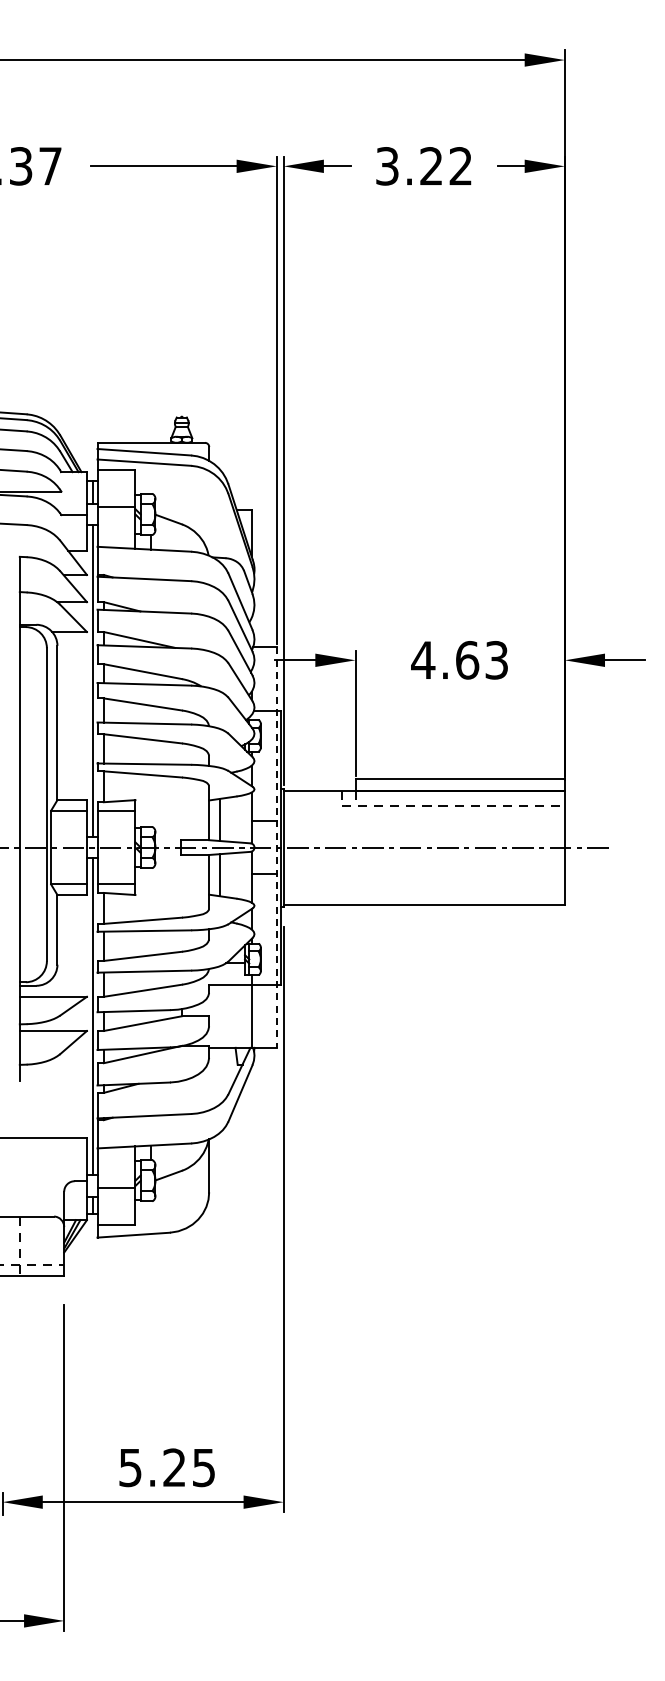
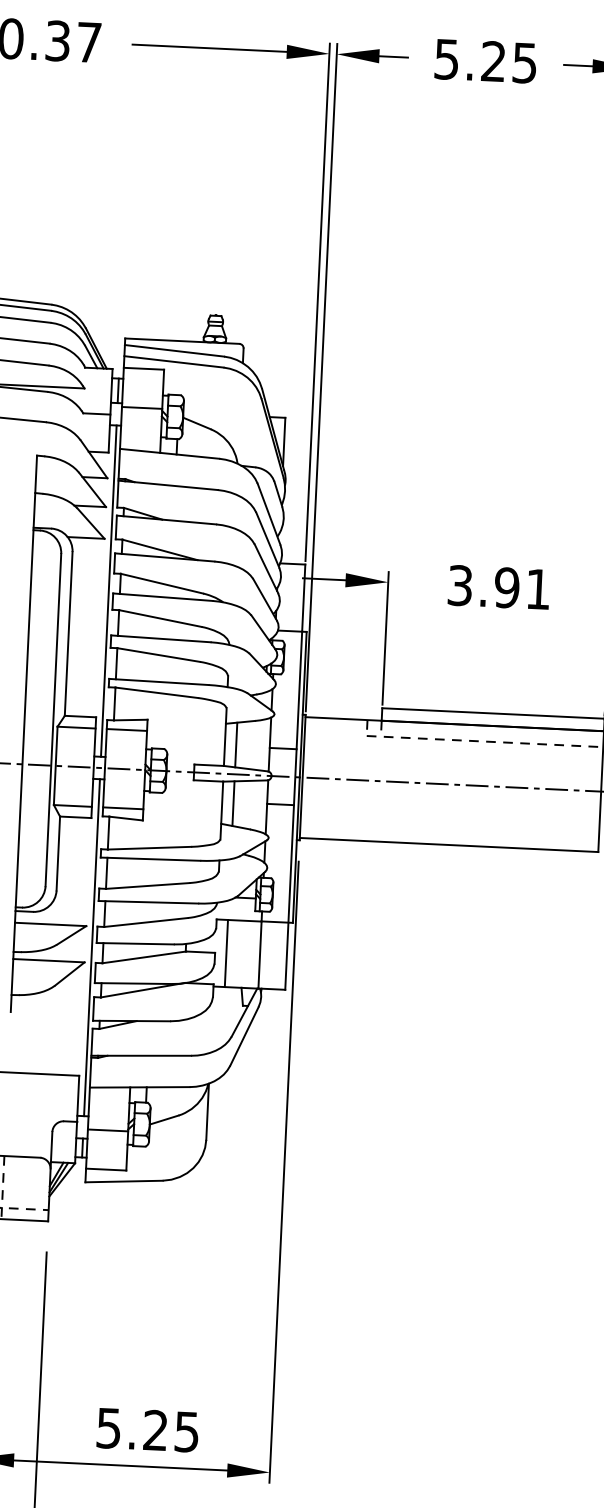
text: (423, 166) -> (485, 61), 3.22 -> 5.25
text: (459, 660) -> (498, 587), 4.63 -> 3.91
line: (276, 848) -> (294, 778), dashed -> solid
line: (219, 1015) -> (226, 952), added

